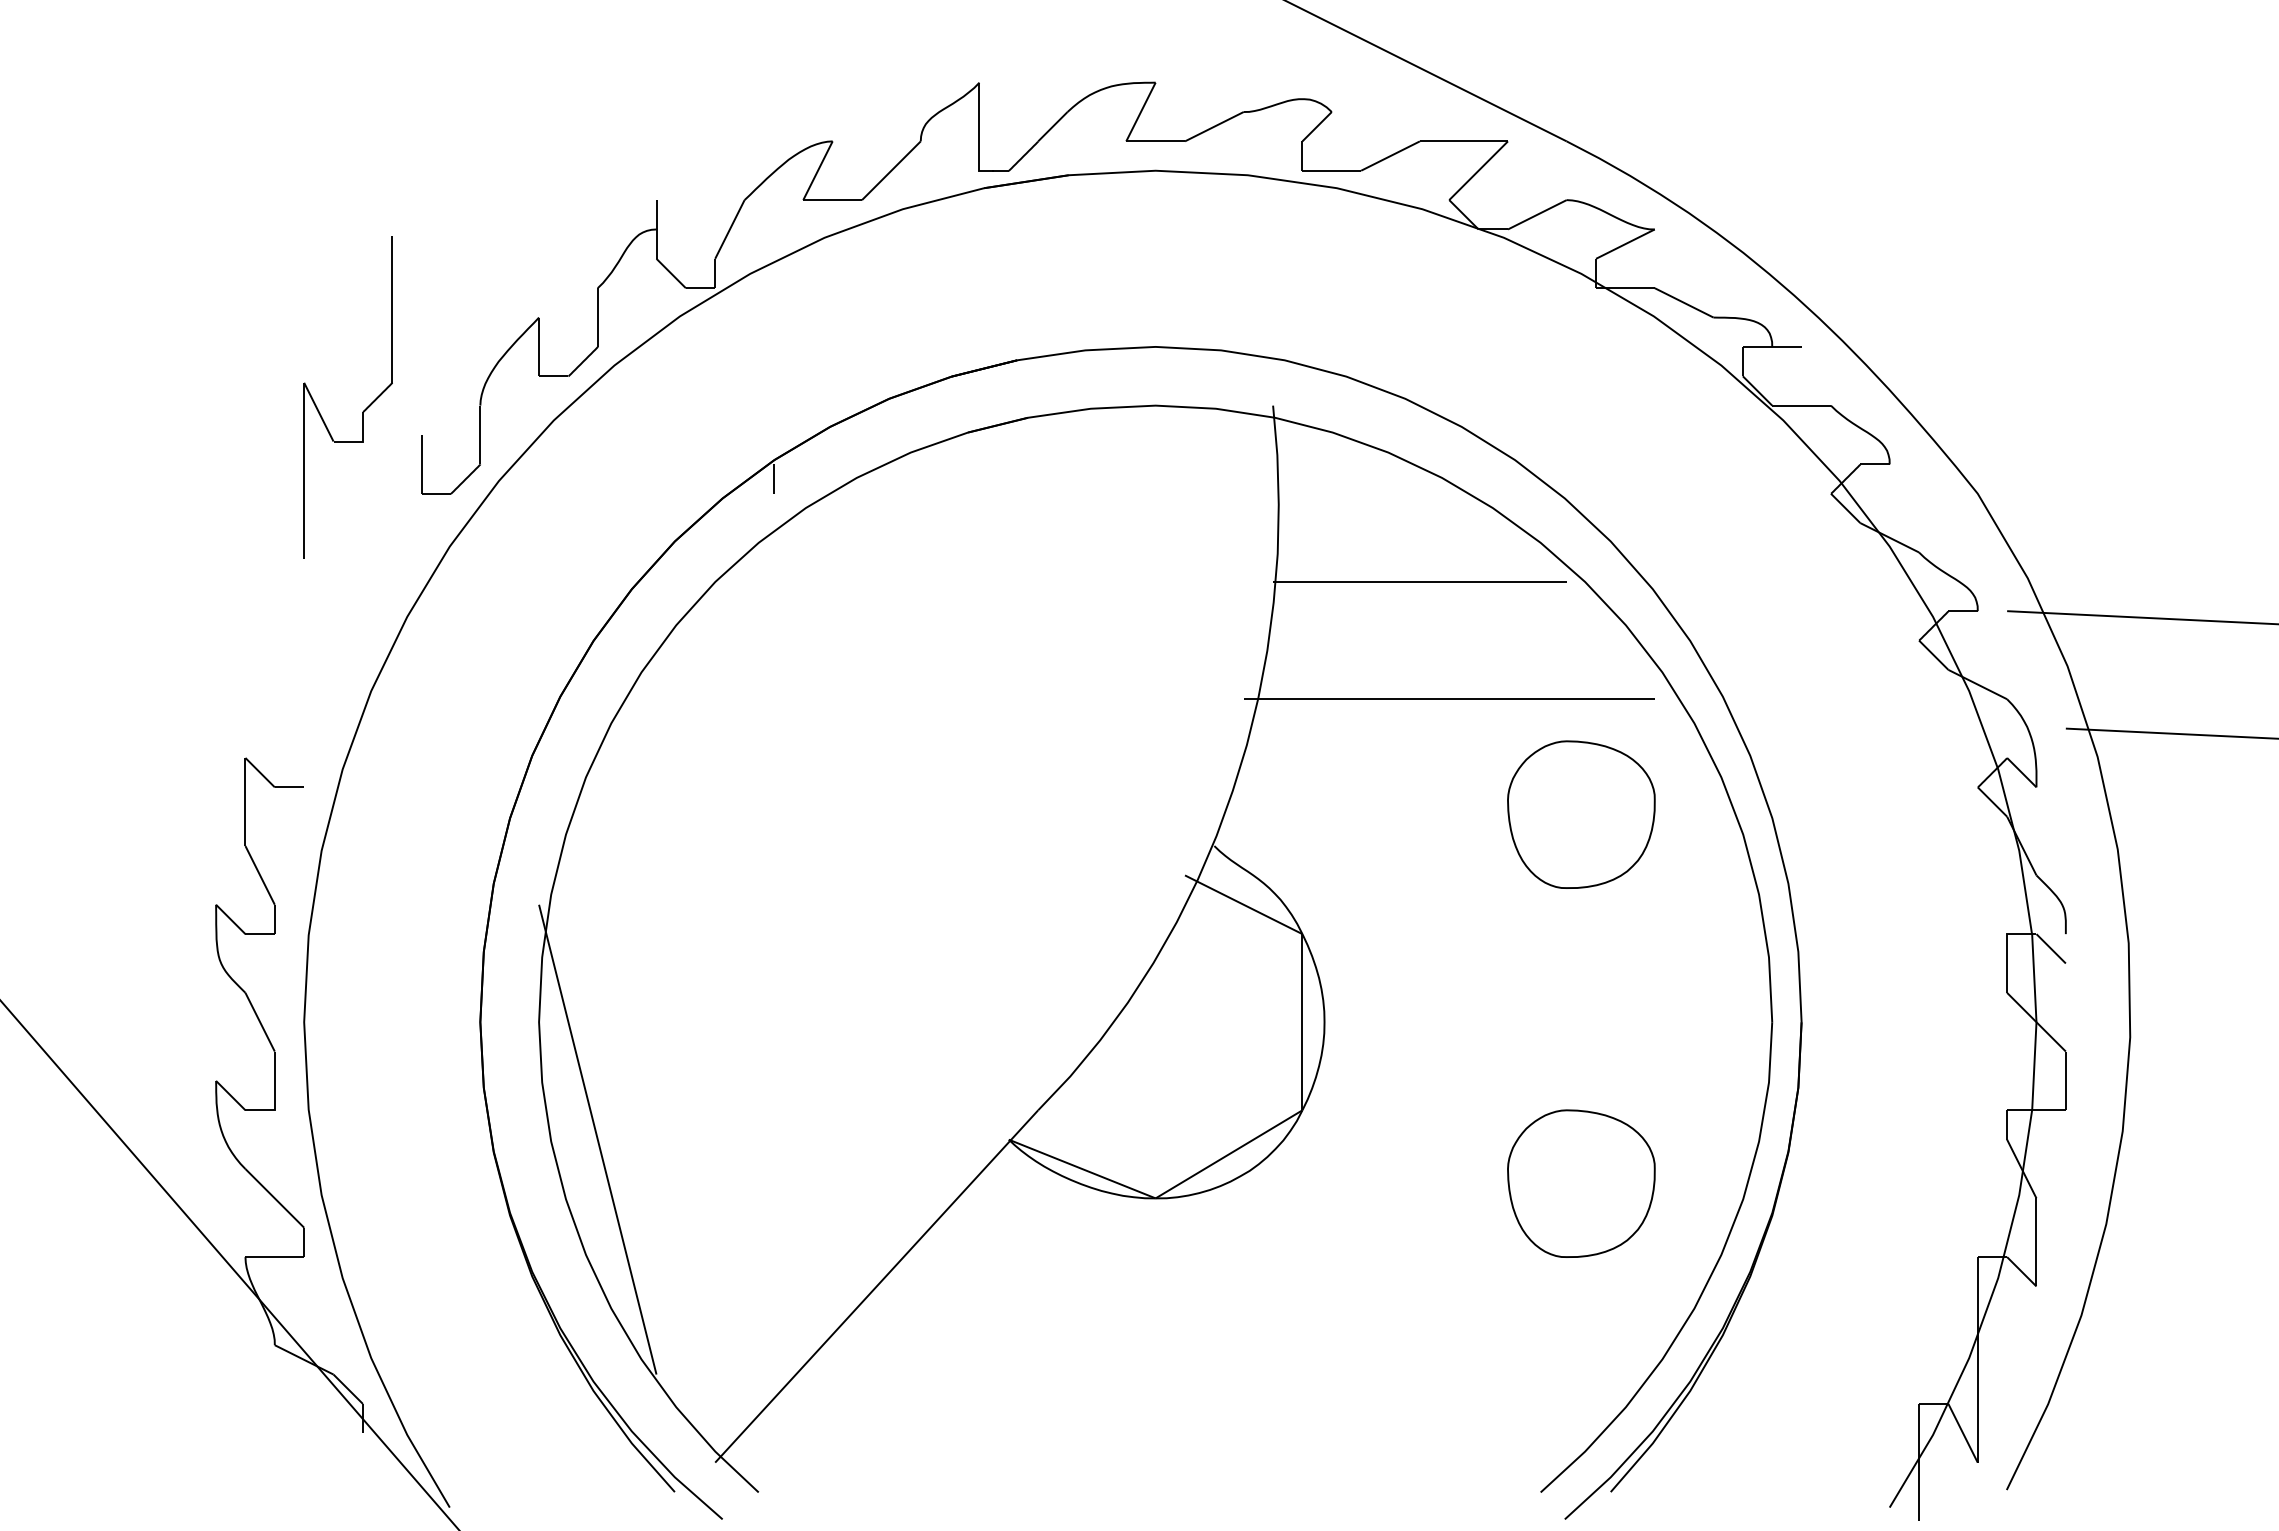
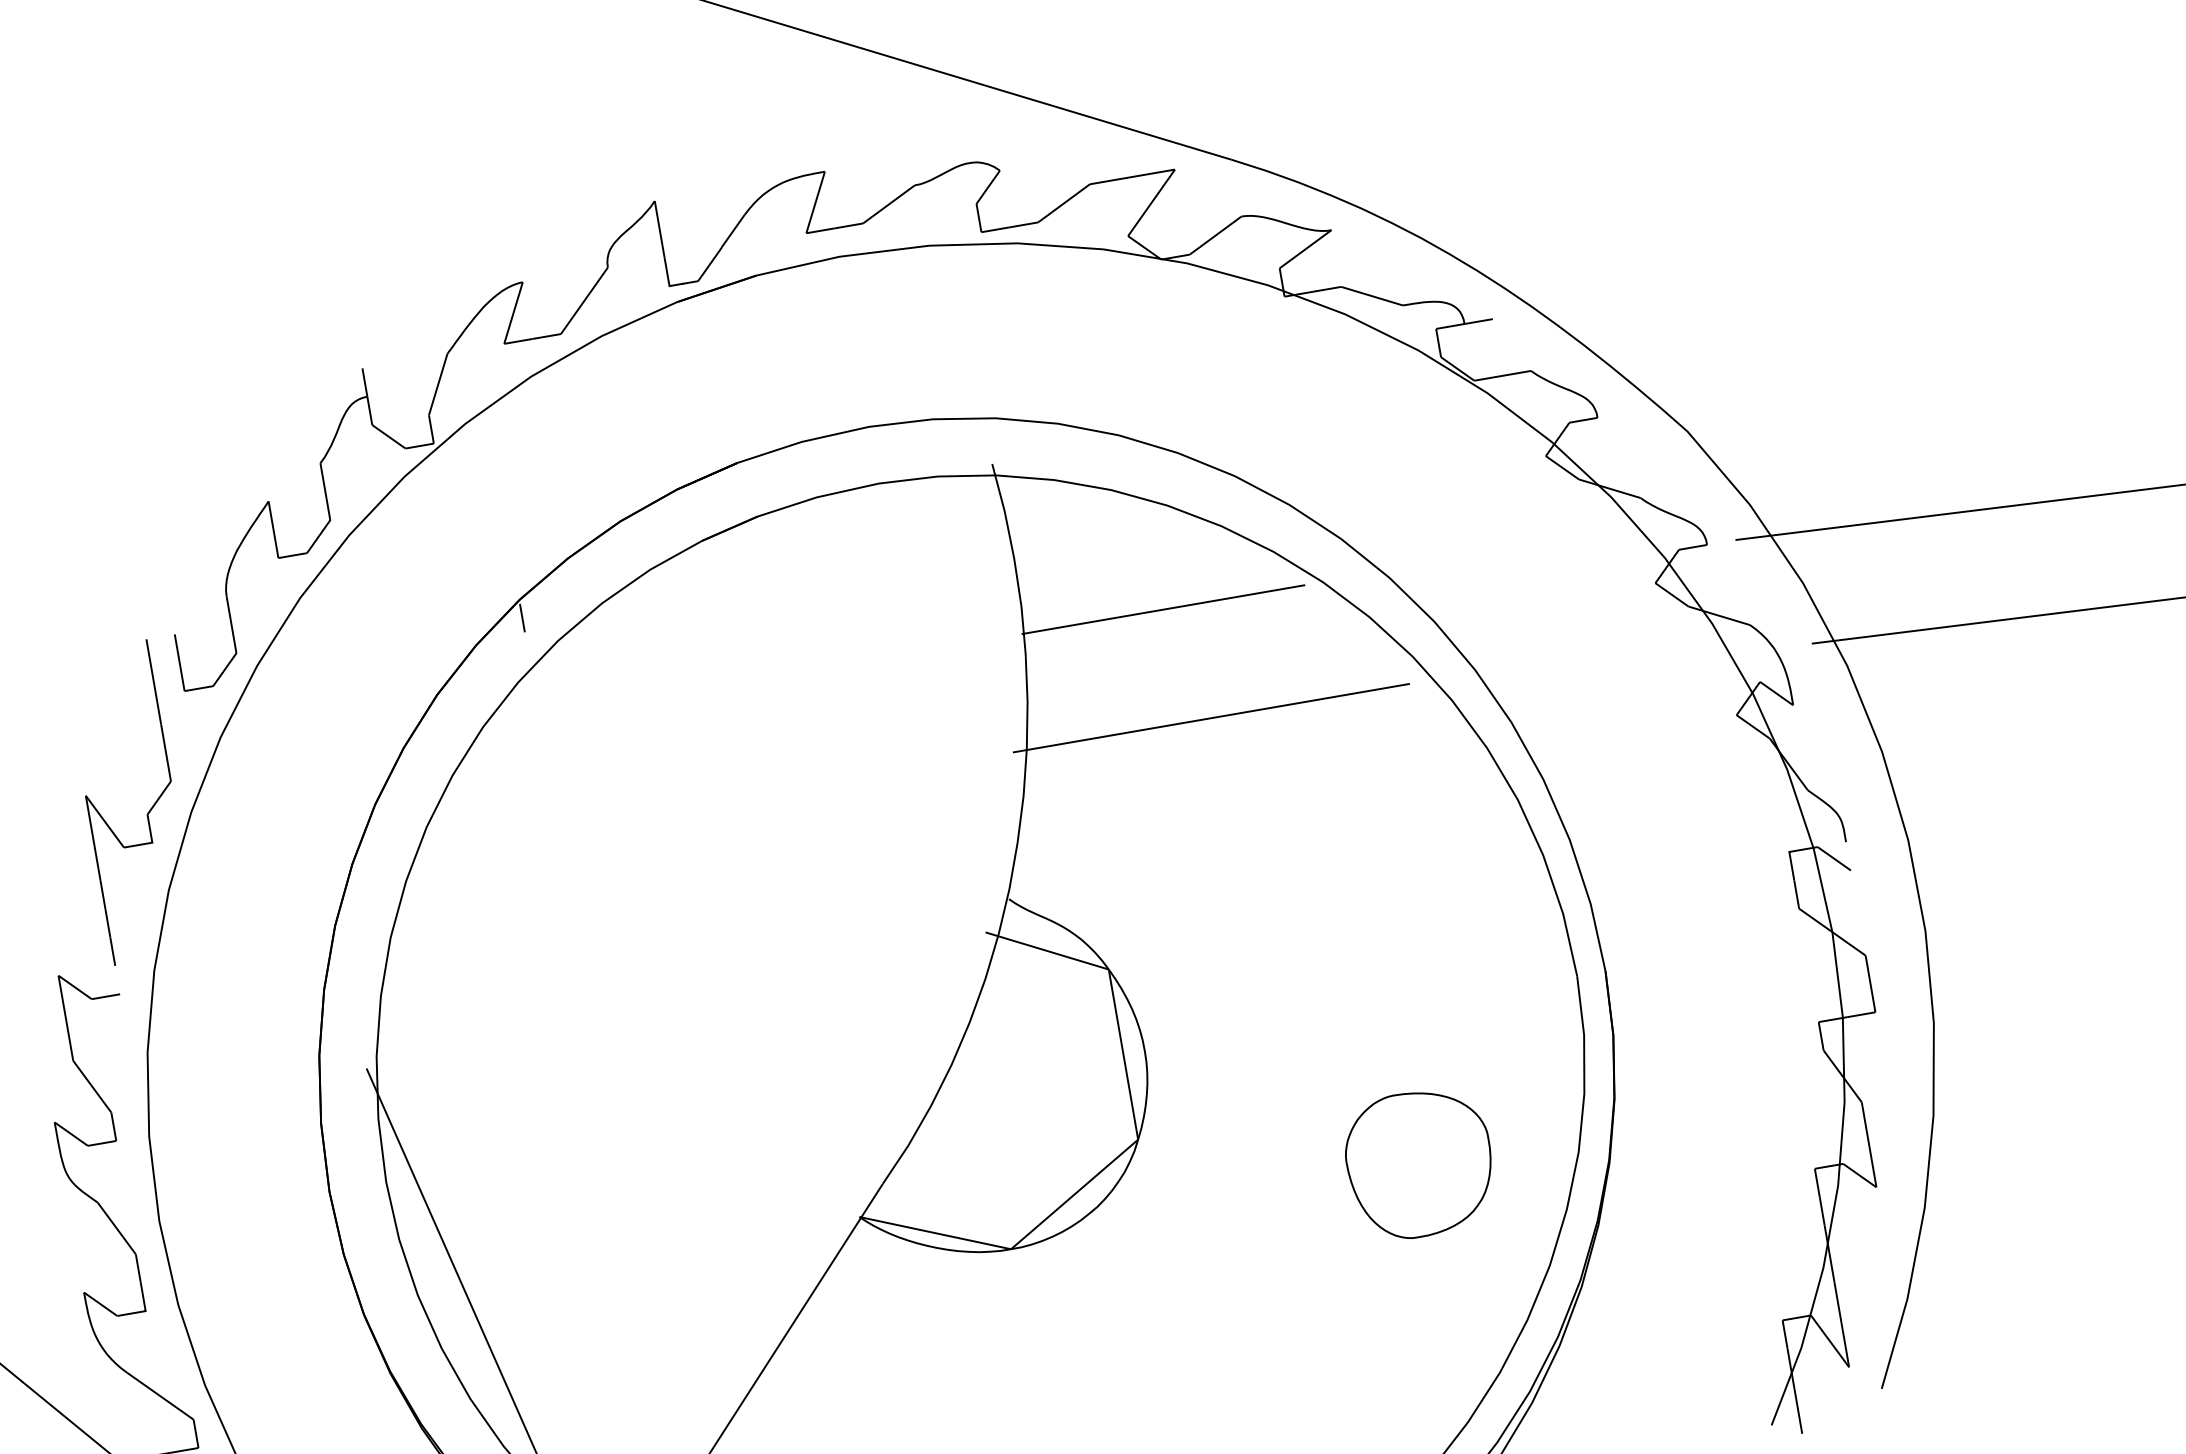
part: (362, 411) -> (146, 813), moved
part: (1581, 814) -> (1358, 807), removed

